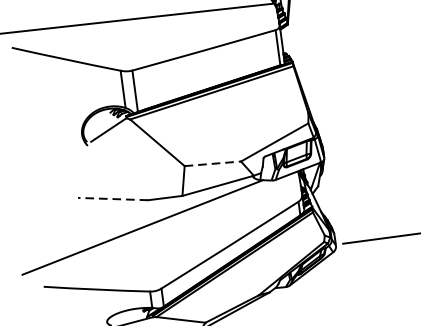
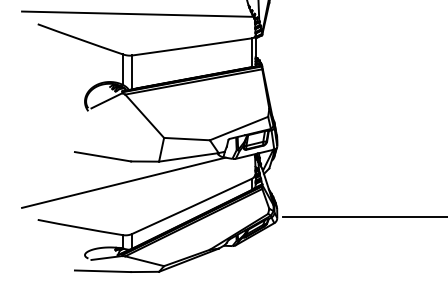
line: (213, 164) -> (187, 139), dashed -> solid
line: (112, 198) -> (102, 156), dashed -> solid

